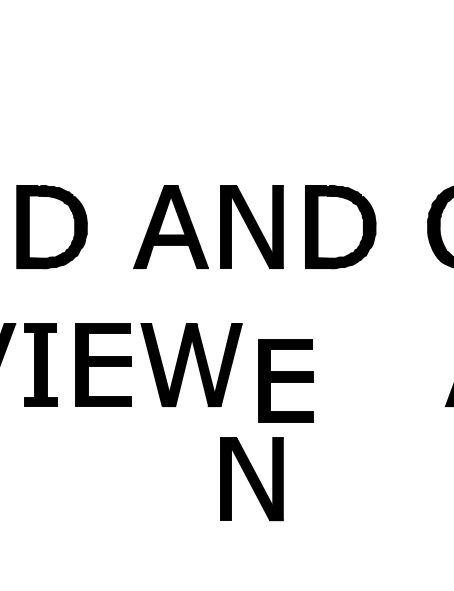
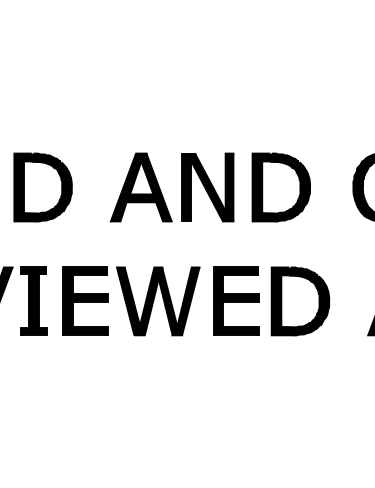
part: (363, 365) -> (300, 301), added
part: (286, 379) -> (236, 300), moved
part: (251, 479) -> (207, 395), removed

